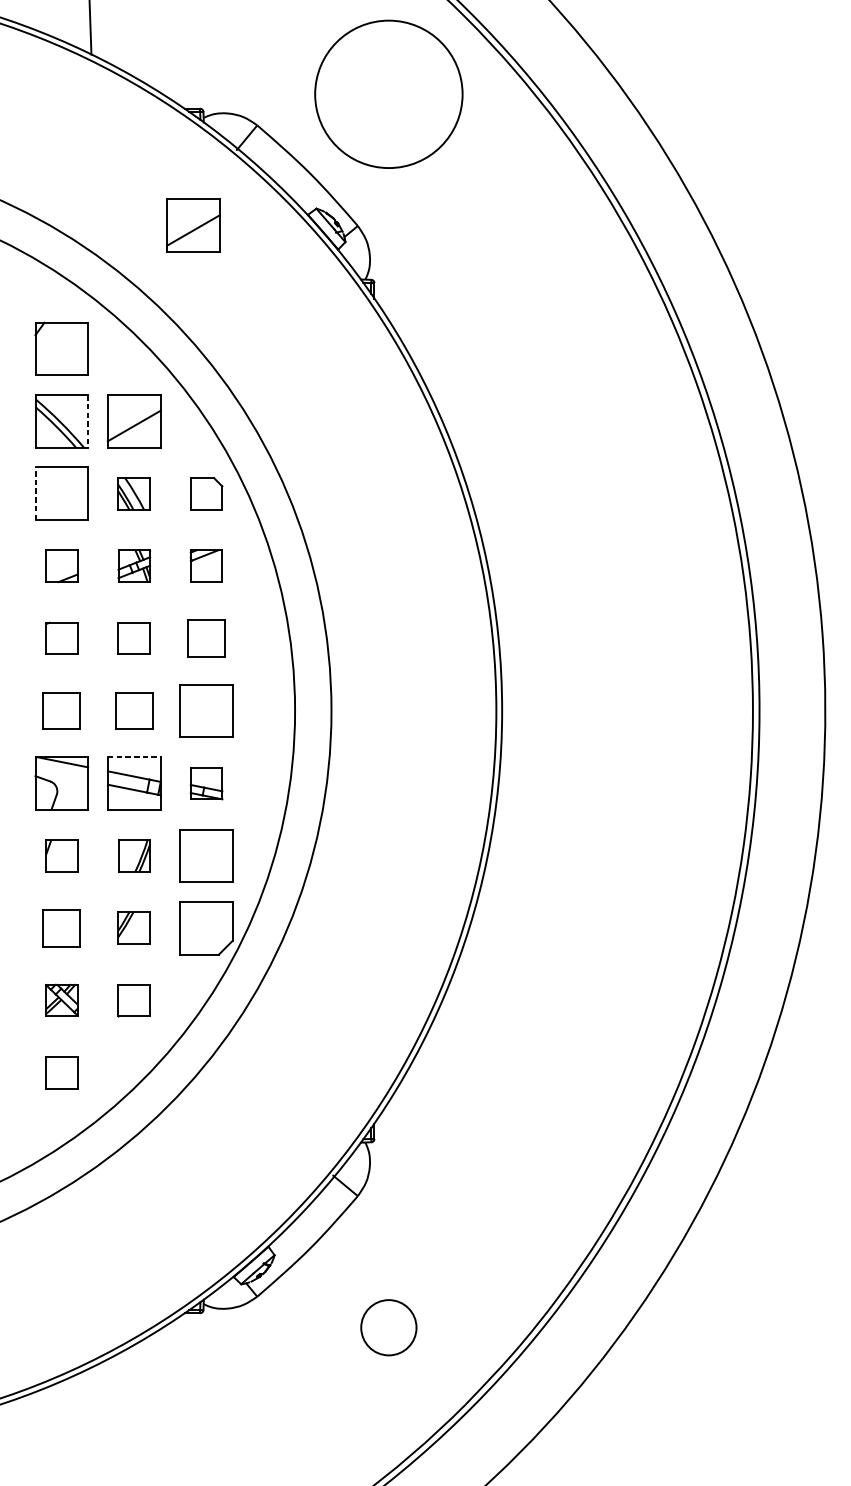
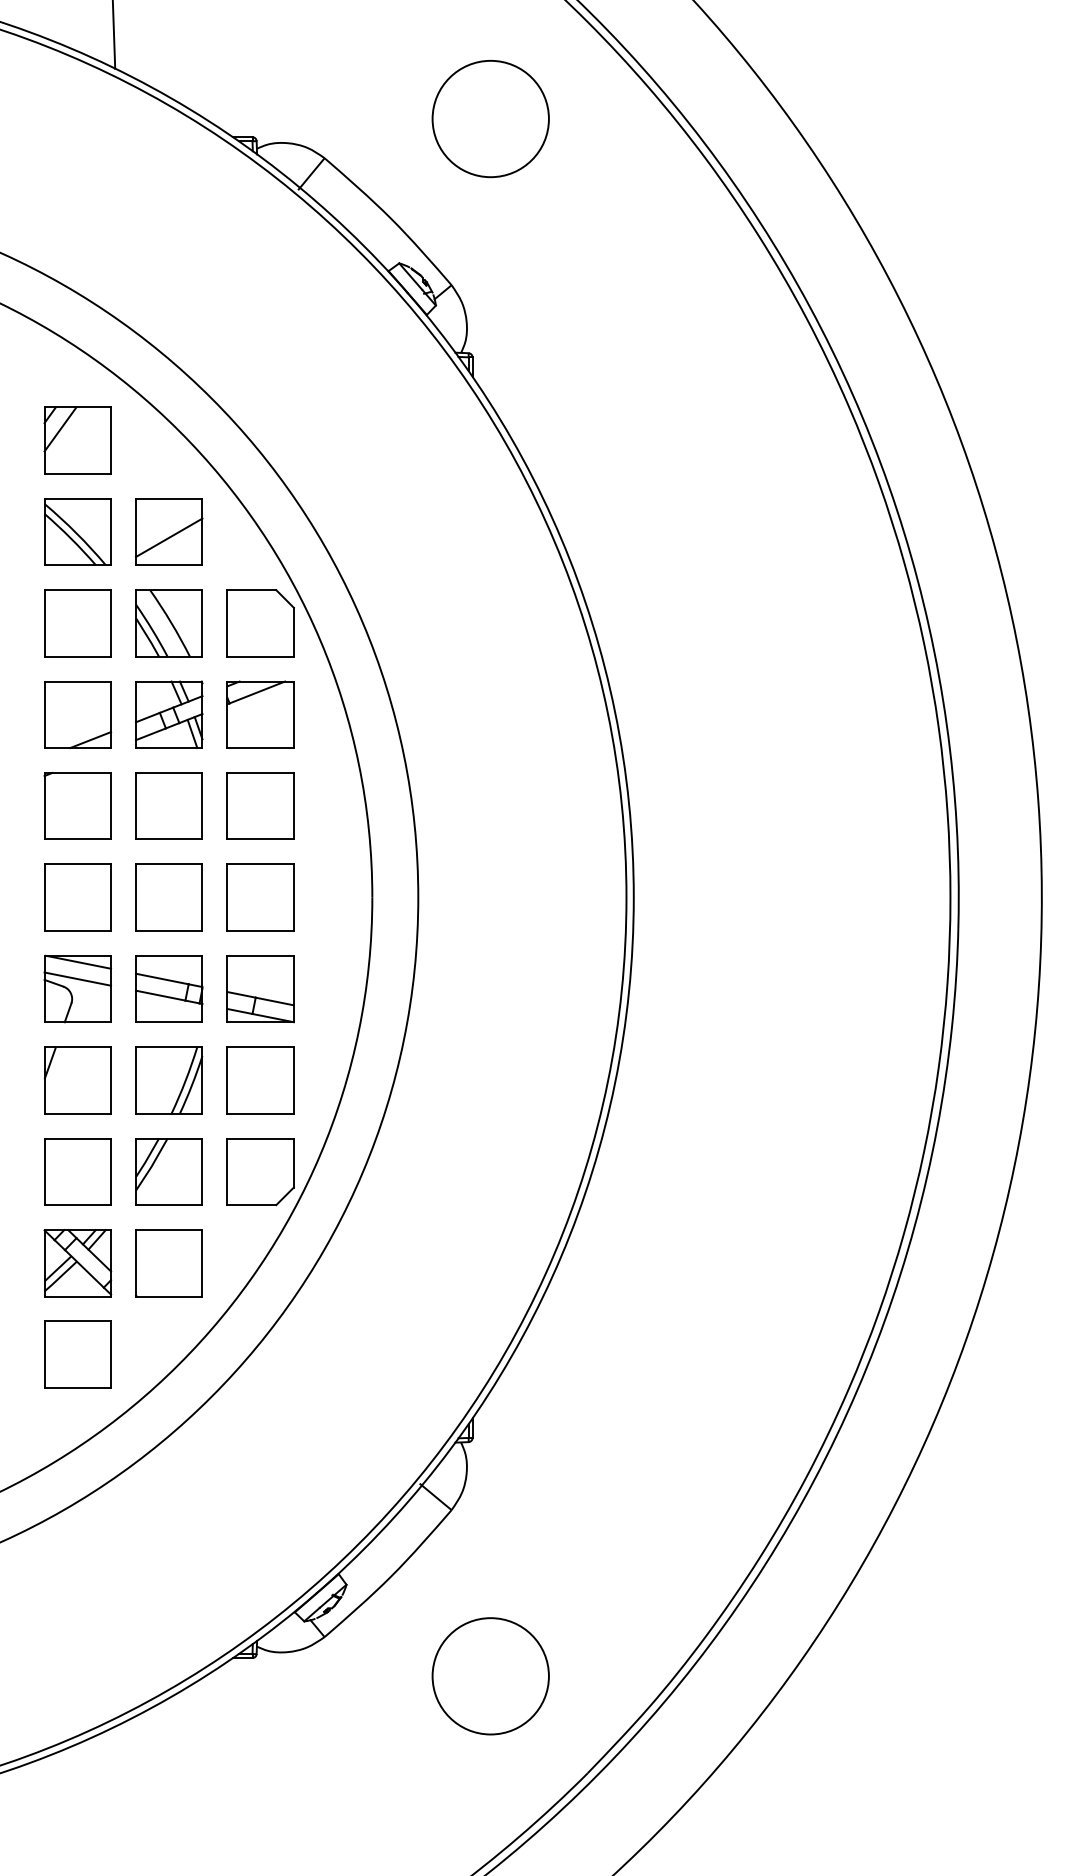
circle: (388, 93) -> (490, 118), size x0.62
part: (193, 225) -> (244, 284), removed
line: (48, 340) -> (60, 429), added
line: (88, 421) -> (111, 532), dashed -> solid
line: (35, 493) -> (44, 622), dashed -> solid
part: (133, 493) -> (168, 623), size x1.67
part: (206, 493) -> (260, 623), size x1.67
part: (62, 565) -> (78, 714), size x1.67
part: (134, 565) -> (169, 714), size x1.67
part: (206, 565) -> (260, 714), size x1.67
part: (61, 638) -> (77, 805), size x1.67
part: (133, 638) -> (168, 805), size x1.67
part: (206, 638) -> (260, 805), size x1.43
part: (61, 710) -> (77, 897), size x1.43
part: (133, 710) -> (168, 897), size x1.43
line: (134, 756) -> (169, 955), dashed -> solid
line: (61, 775) -> (77, 978), added
part: (206, 783) -> (260, 989), size x1.67
part: (61, 855) -> (77, 1080), size x1.67
part: (134, 855) -> (169, 1080), size x1.67
part: (61, 927) -> (77, 1171), size x1.43
part: (133, 927) -> (168, 1171), size x1.67
part: (61, 1000) -> (77, 1263), size x1.67
part: (133, 1000) -> (168, 1263), size x1.67
part: (61, 1072) -> (77, 1354), size x1.67
circle: (388, 1327) -> (490, 1676), size x1.67

